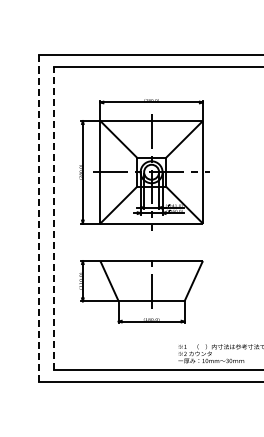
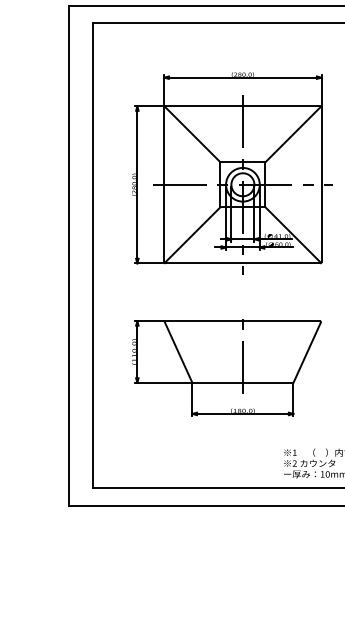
line: (38, 218) -> (69, 255), dashed -> solid
line: (53, 218) -> (92, 255), dashed -> solid

